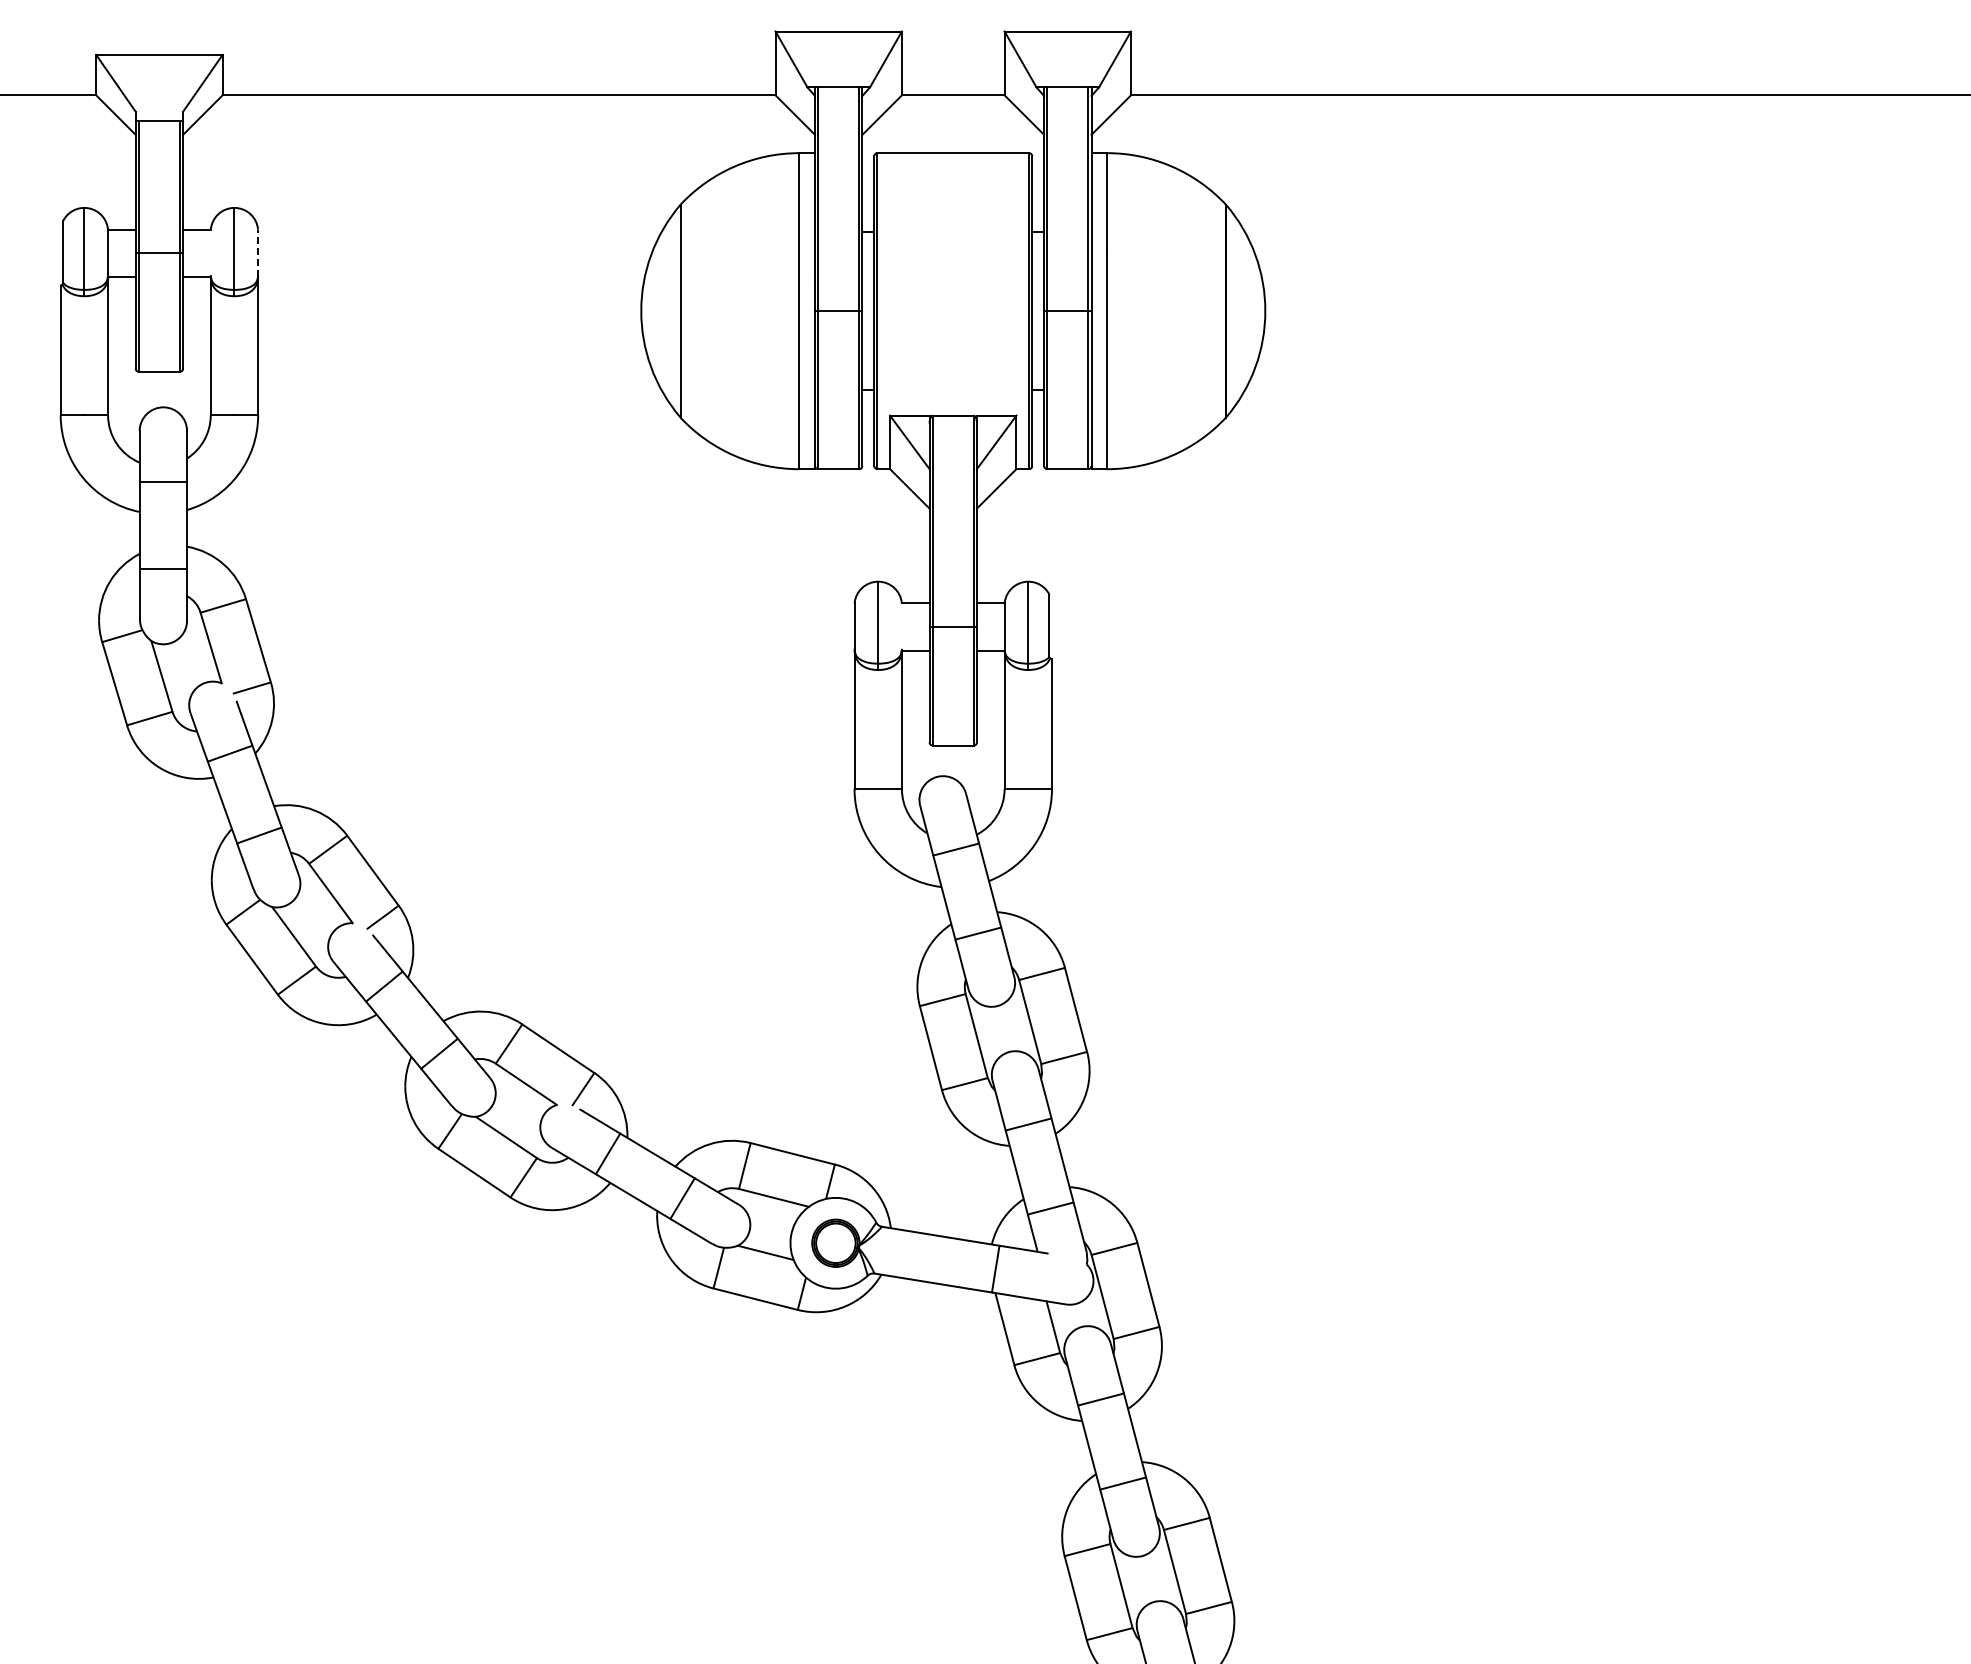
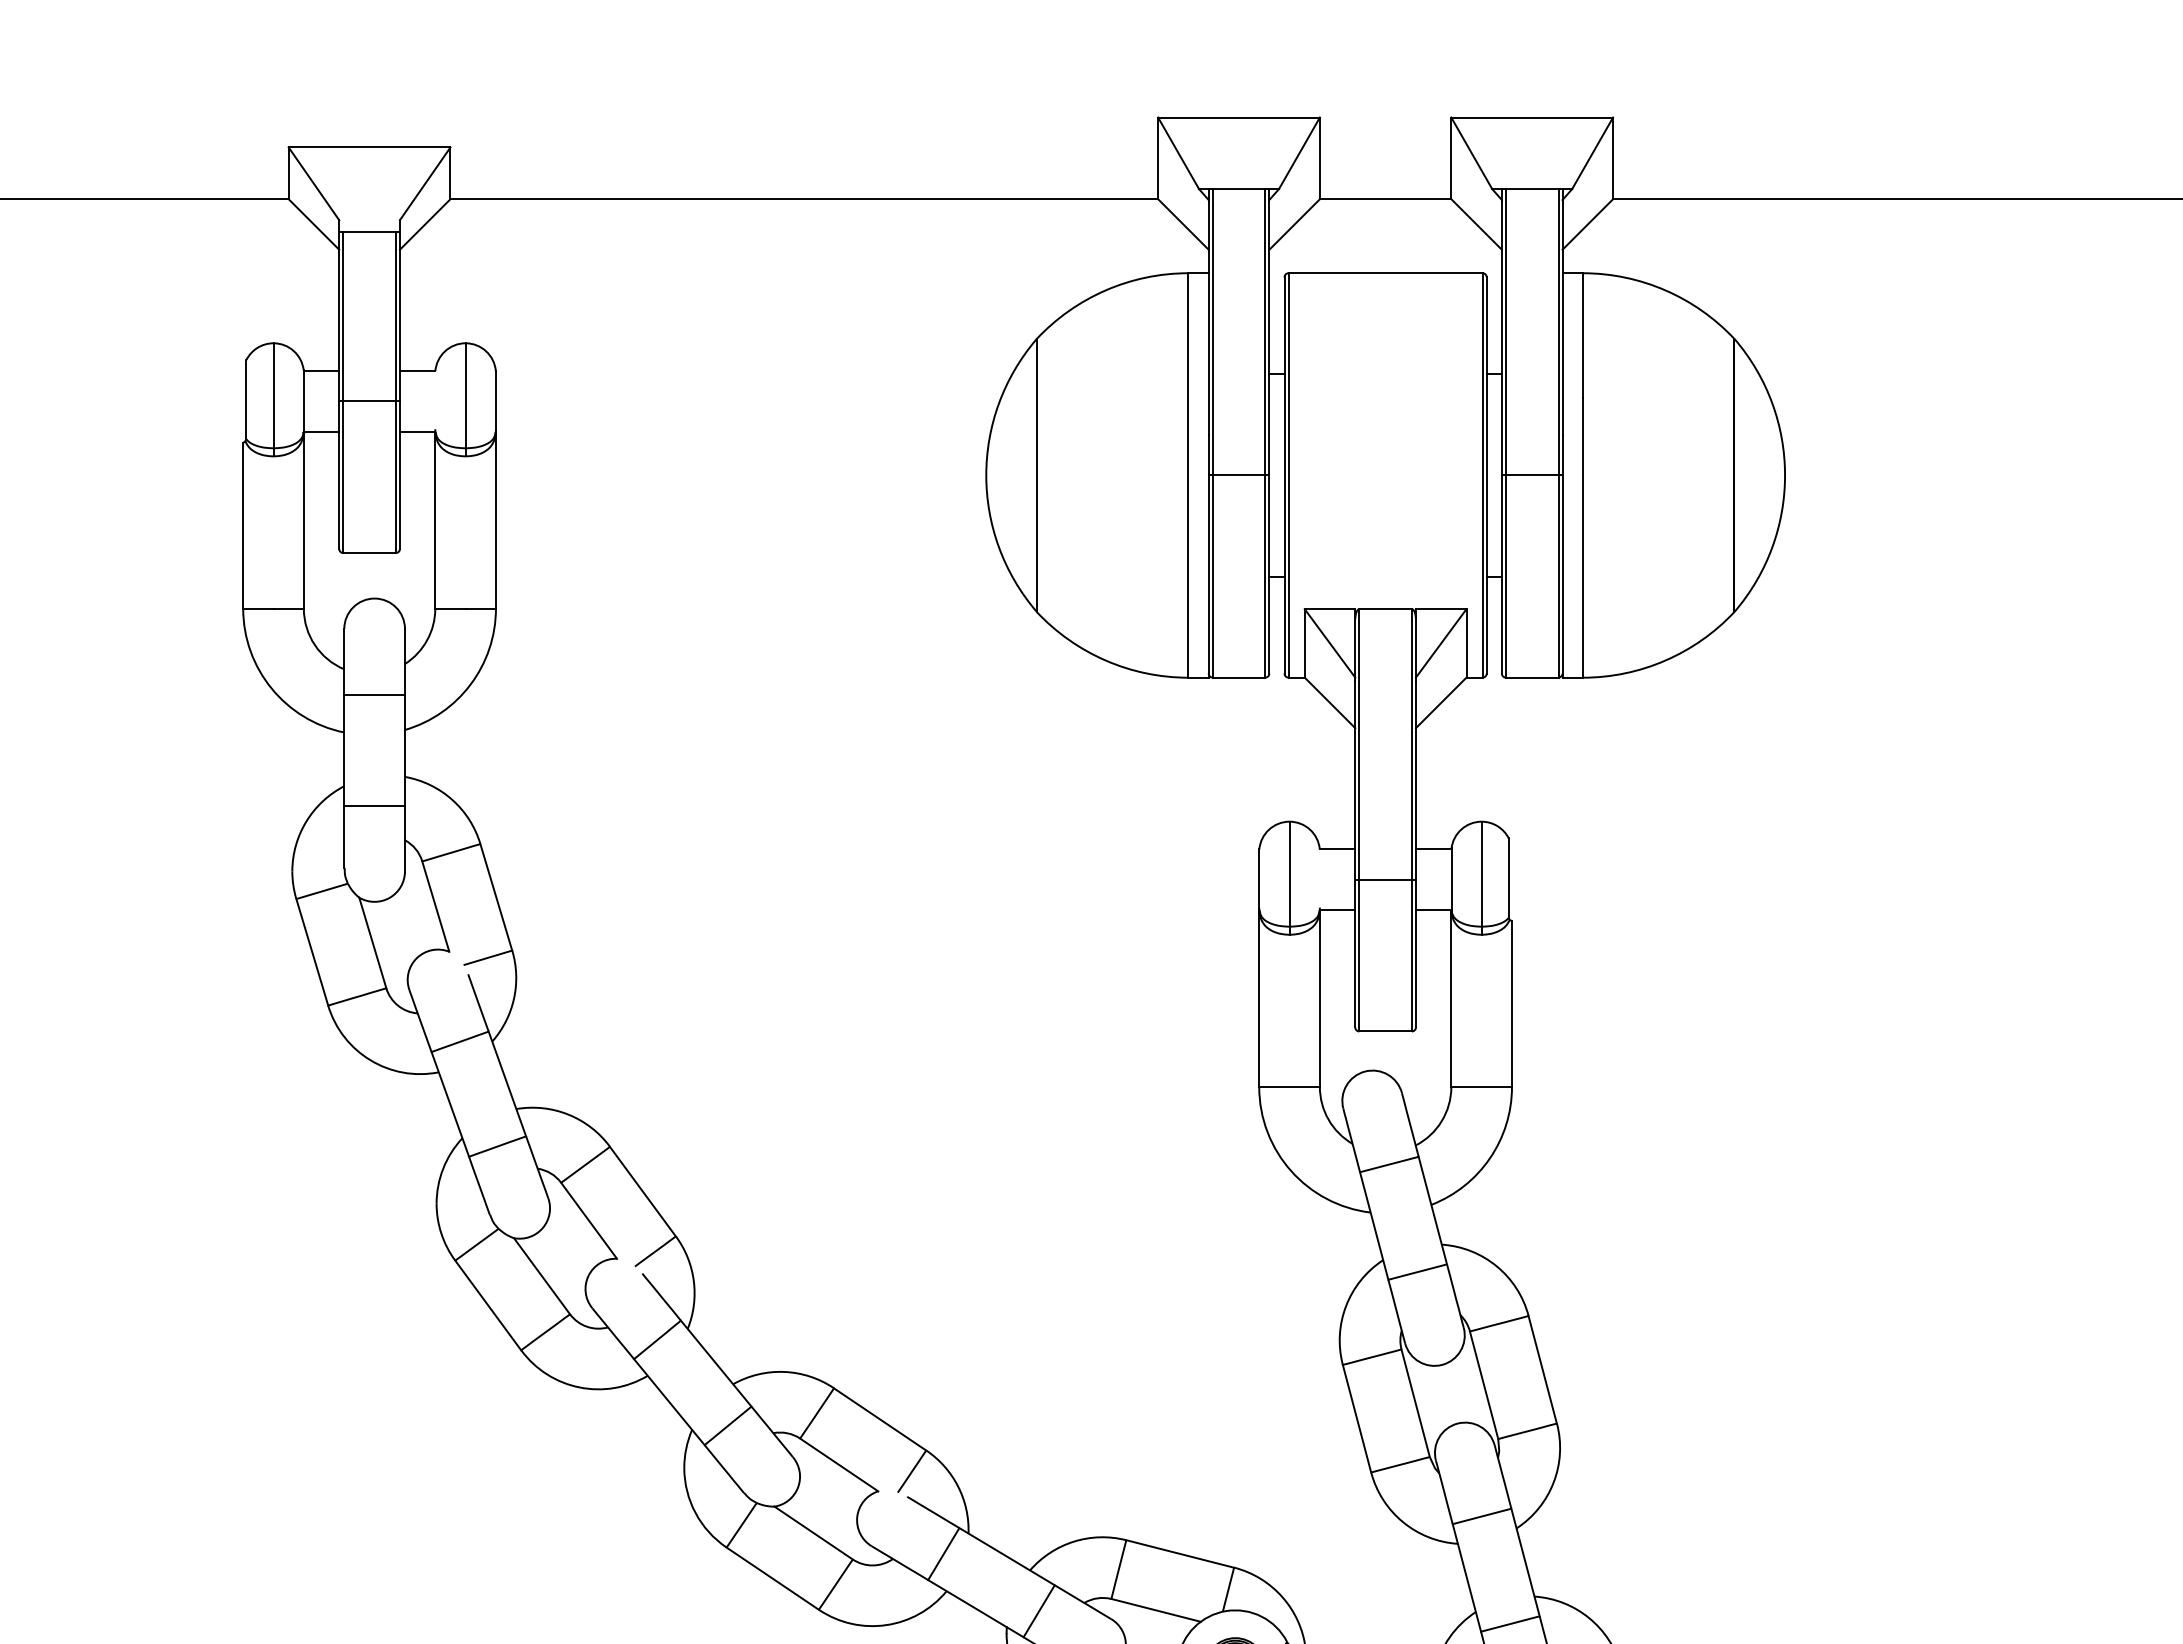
line: (258, 253) -> (496, 401), dashed -> solid

